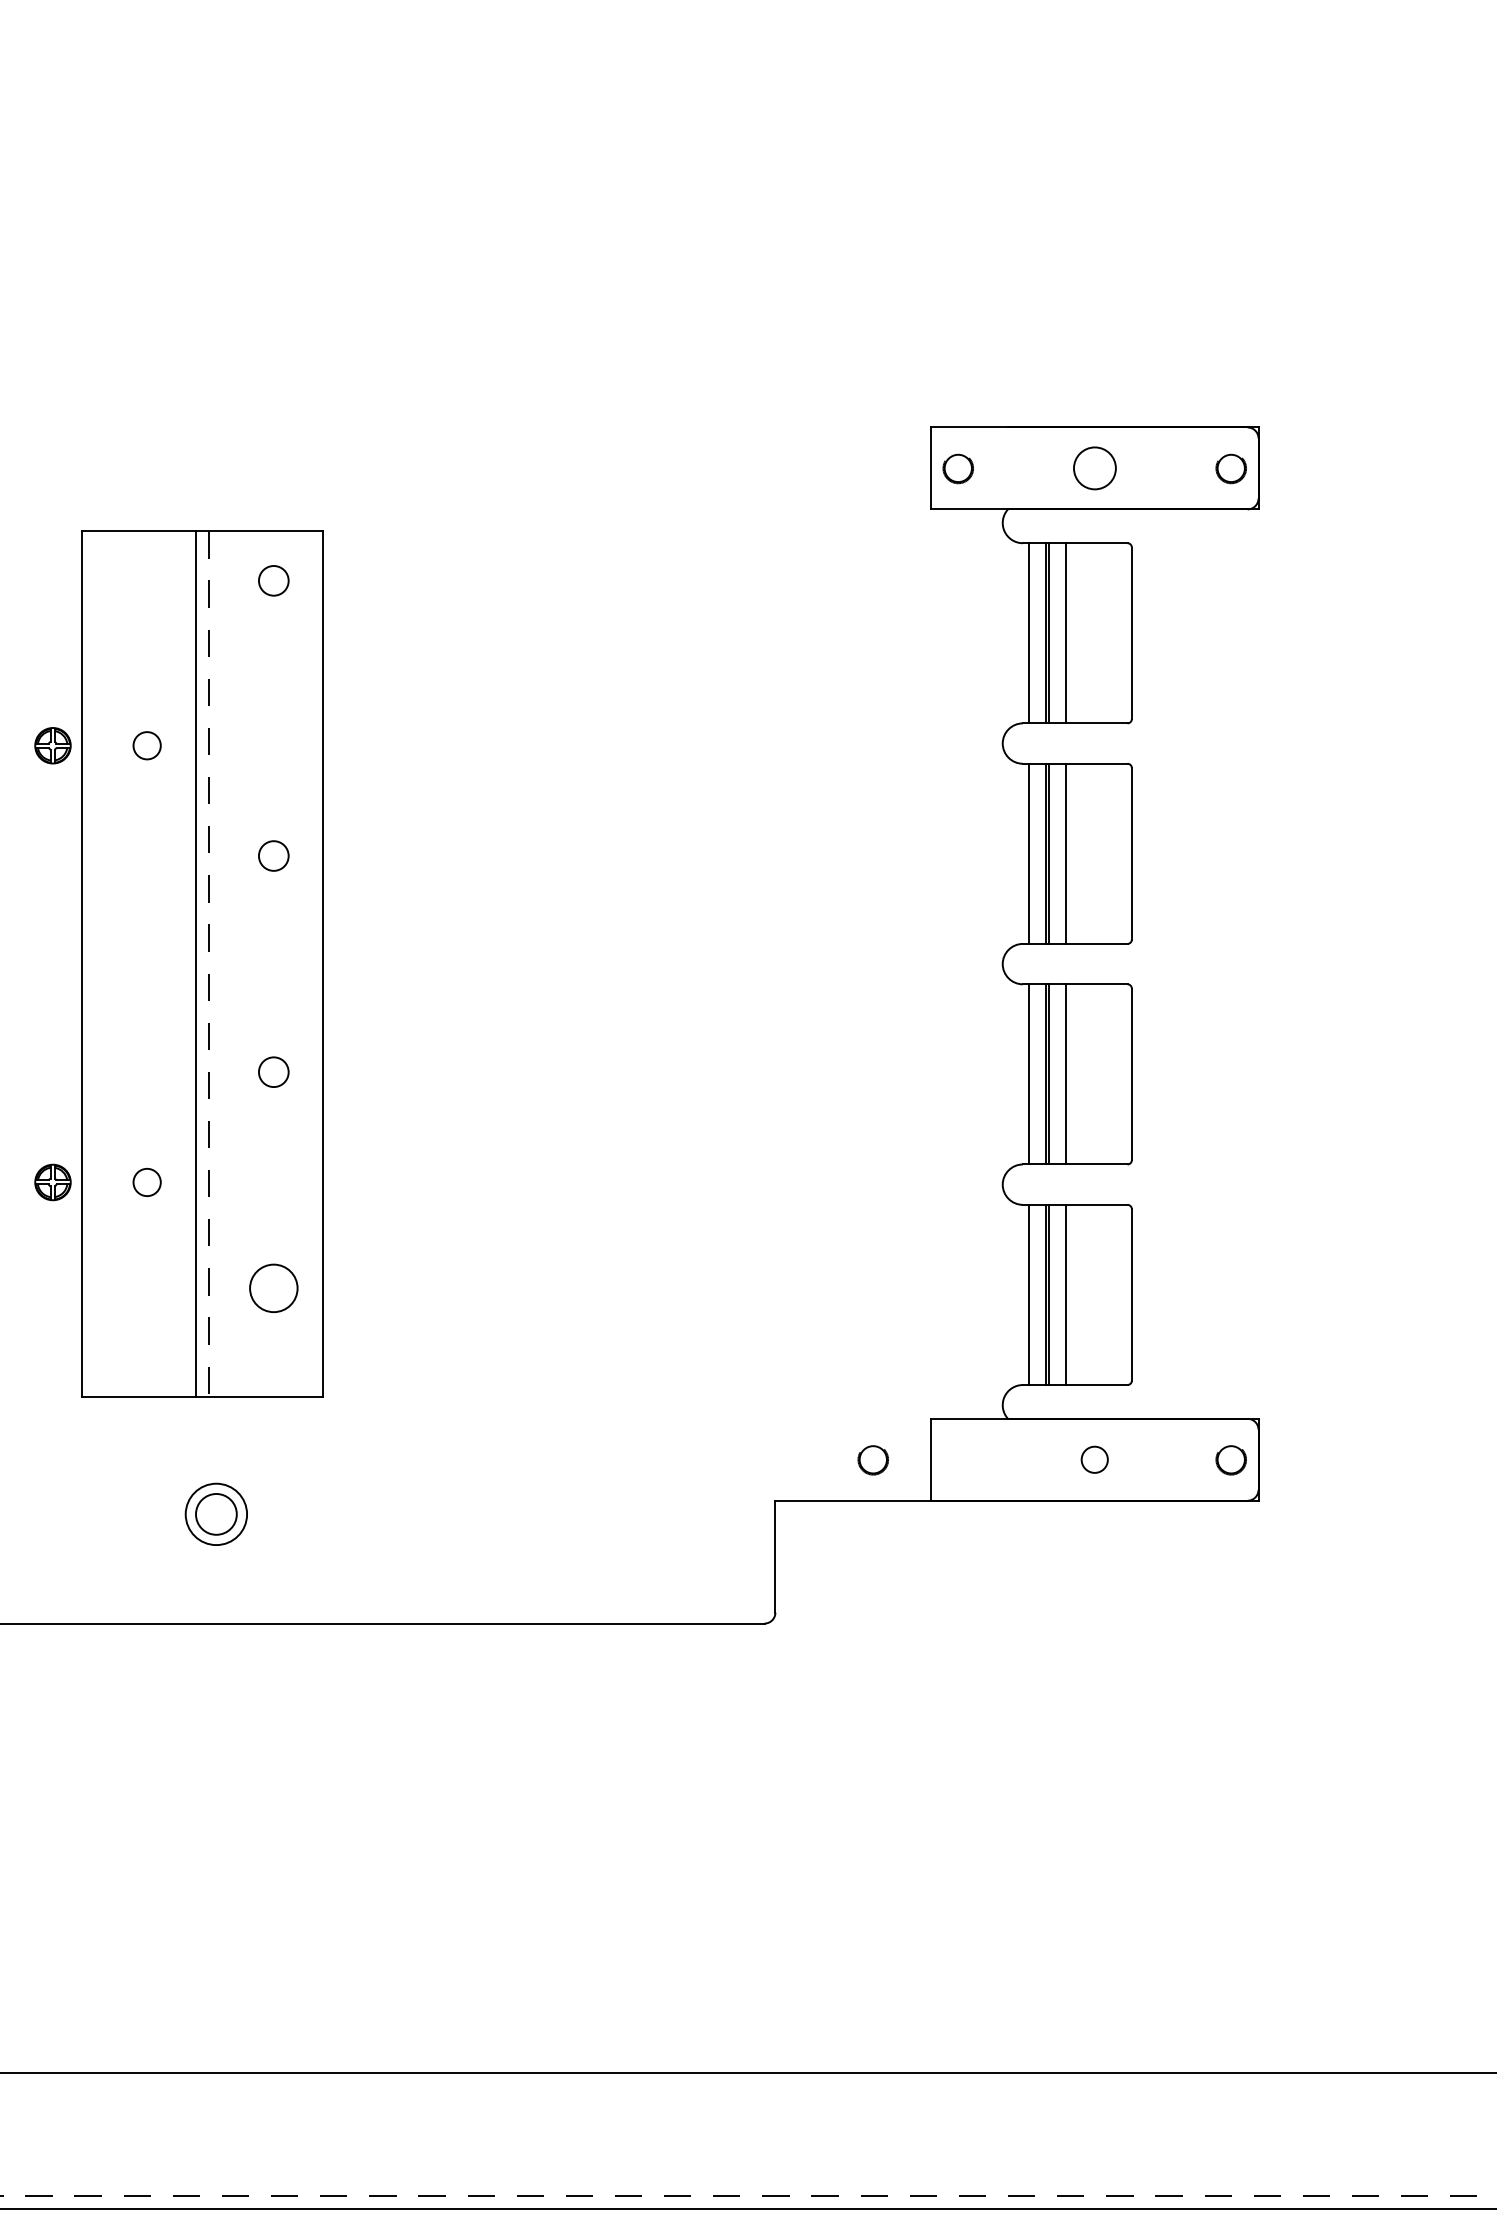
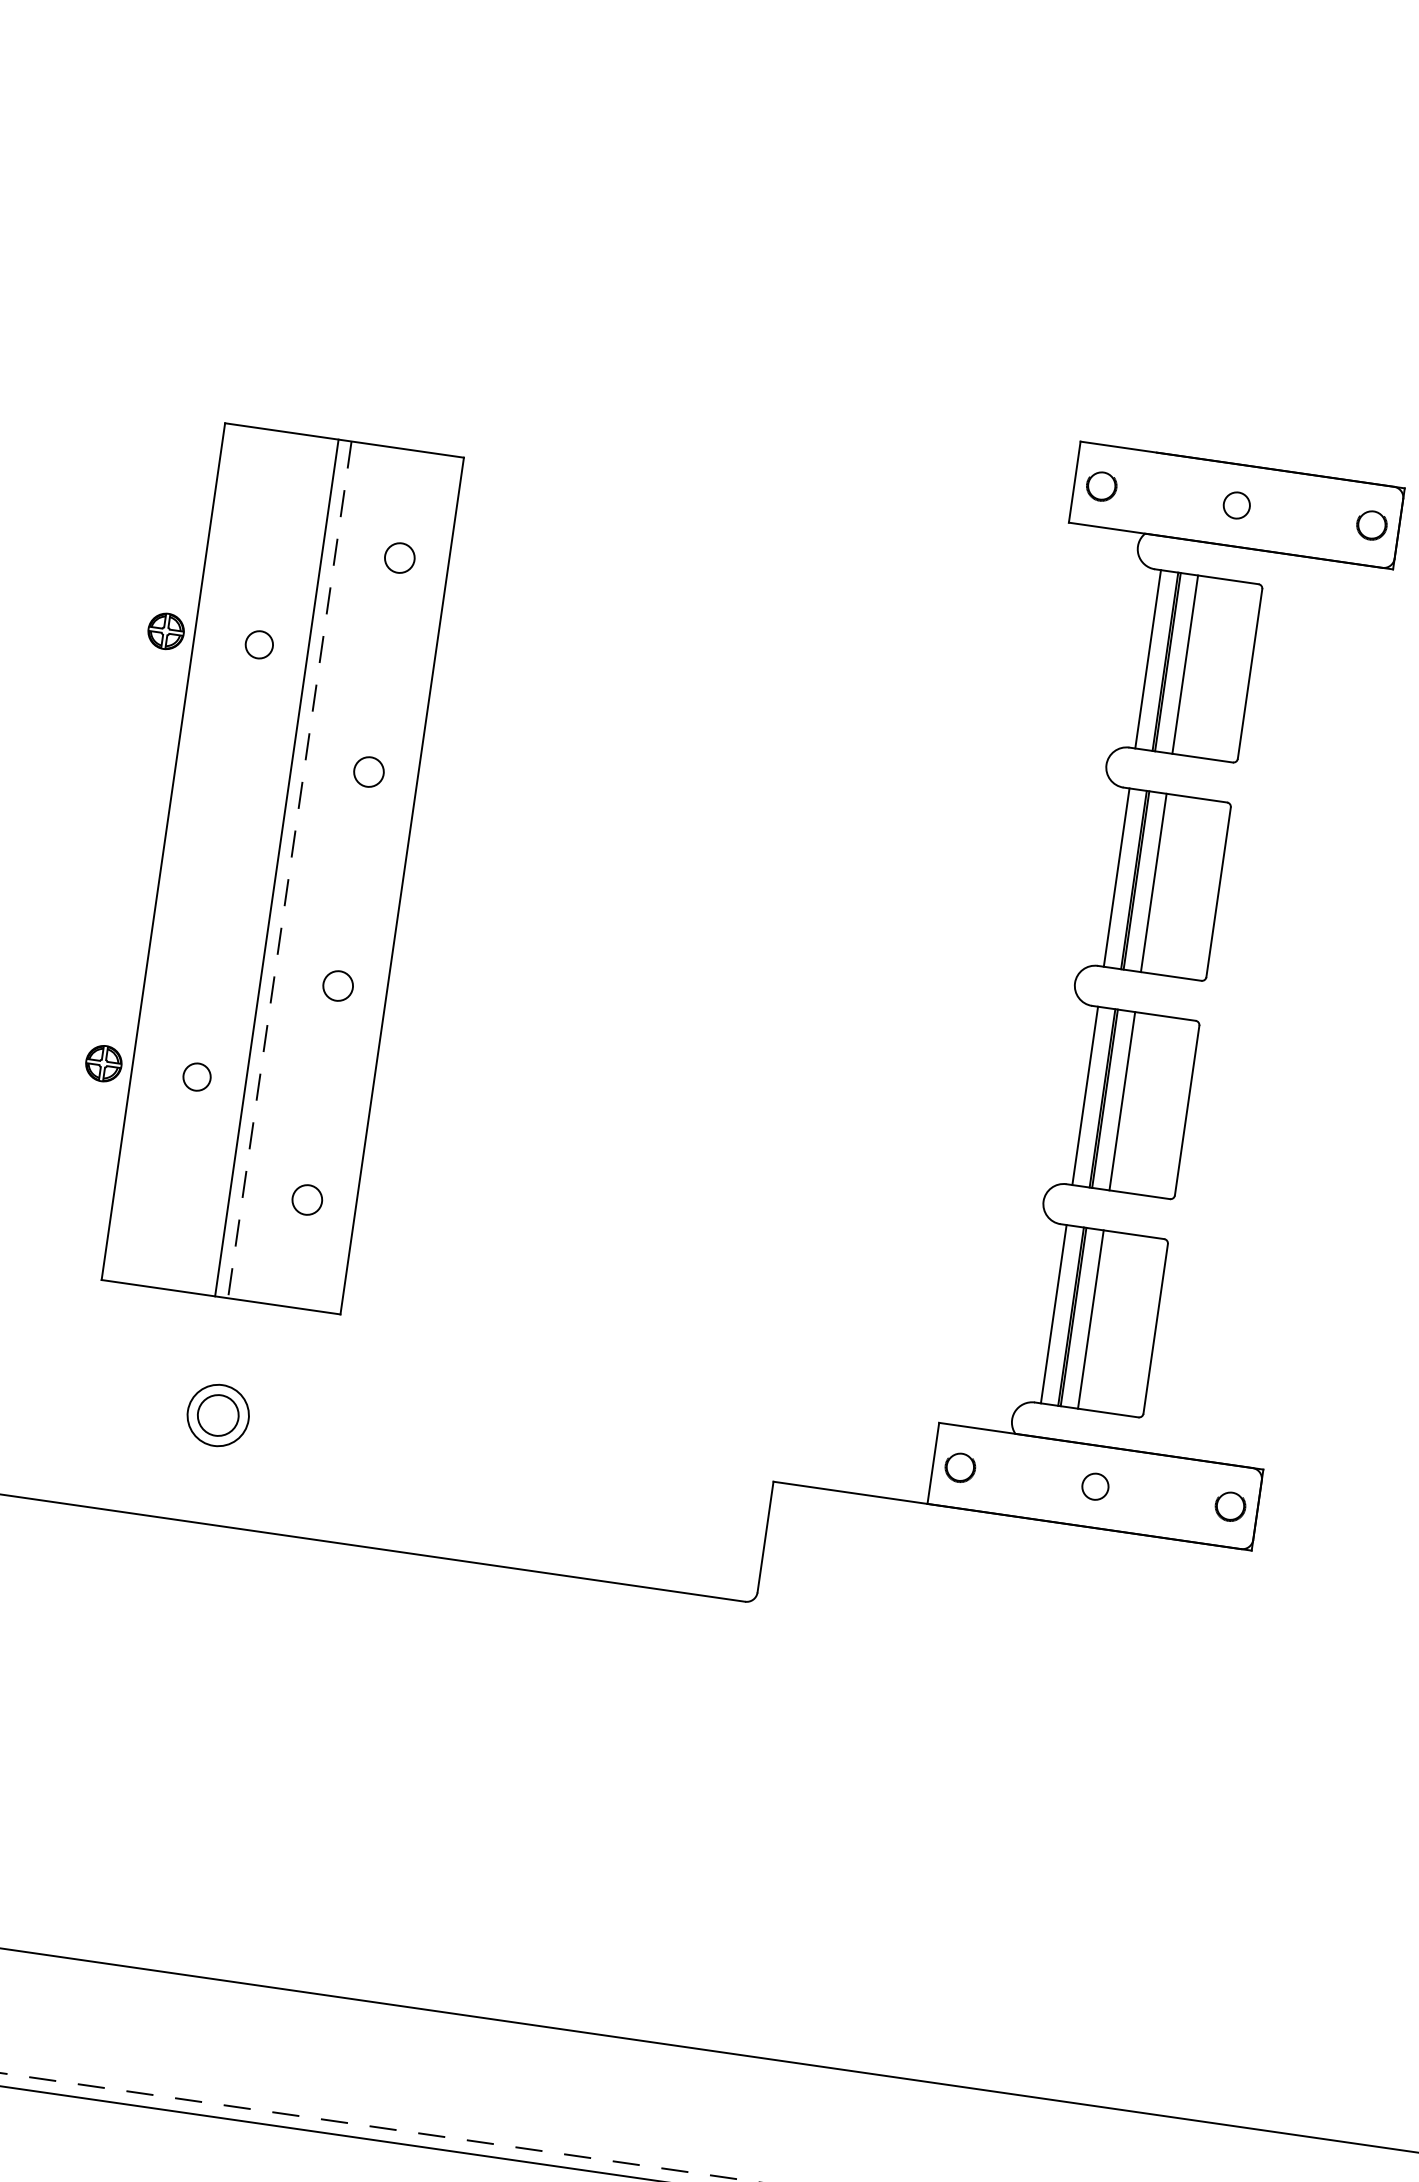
circle: (1094, 468) -> (1236, 505), size x0.62
circle: (273, 580) -> (399, 557), moved
circle: (273, 1288) -> (306, 1200), size x0.62
part: (872, 1460) -> (959, 1467), moved

